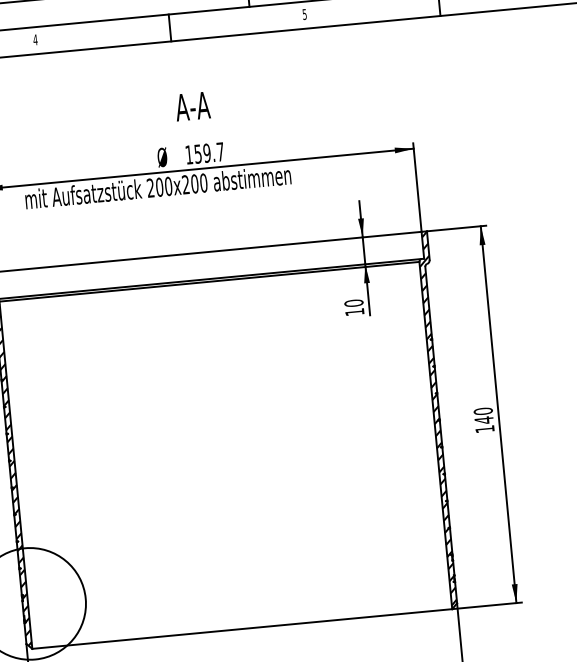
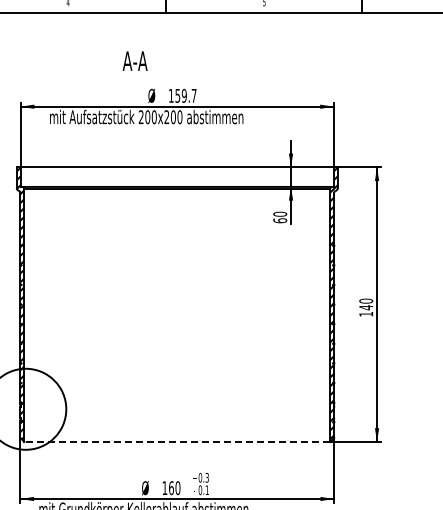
text: (191, 105) -> (134, 60), moved
text: (355, 311) -> (280, 220), 10 -> 60
line: (242, 628) -> (177, 441), solid -> dashed

